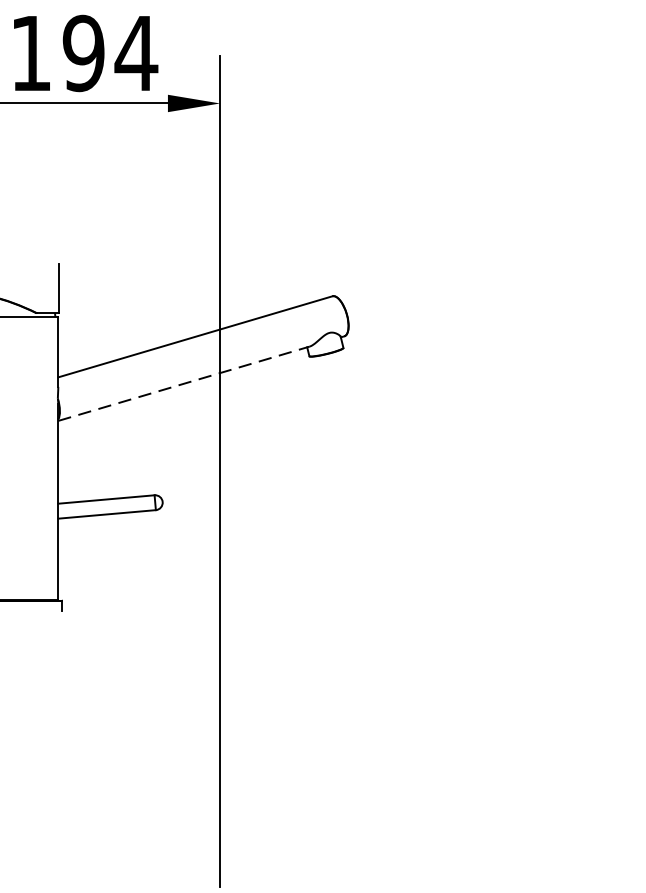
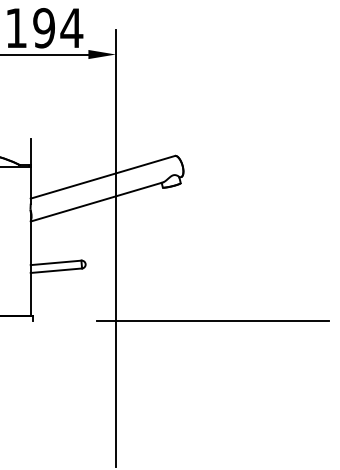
line: (185, 382) -> (97, 201), dashed -> solid
line: (403, 610) -> (212, 321), added

